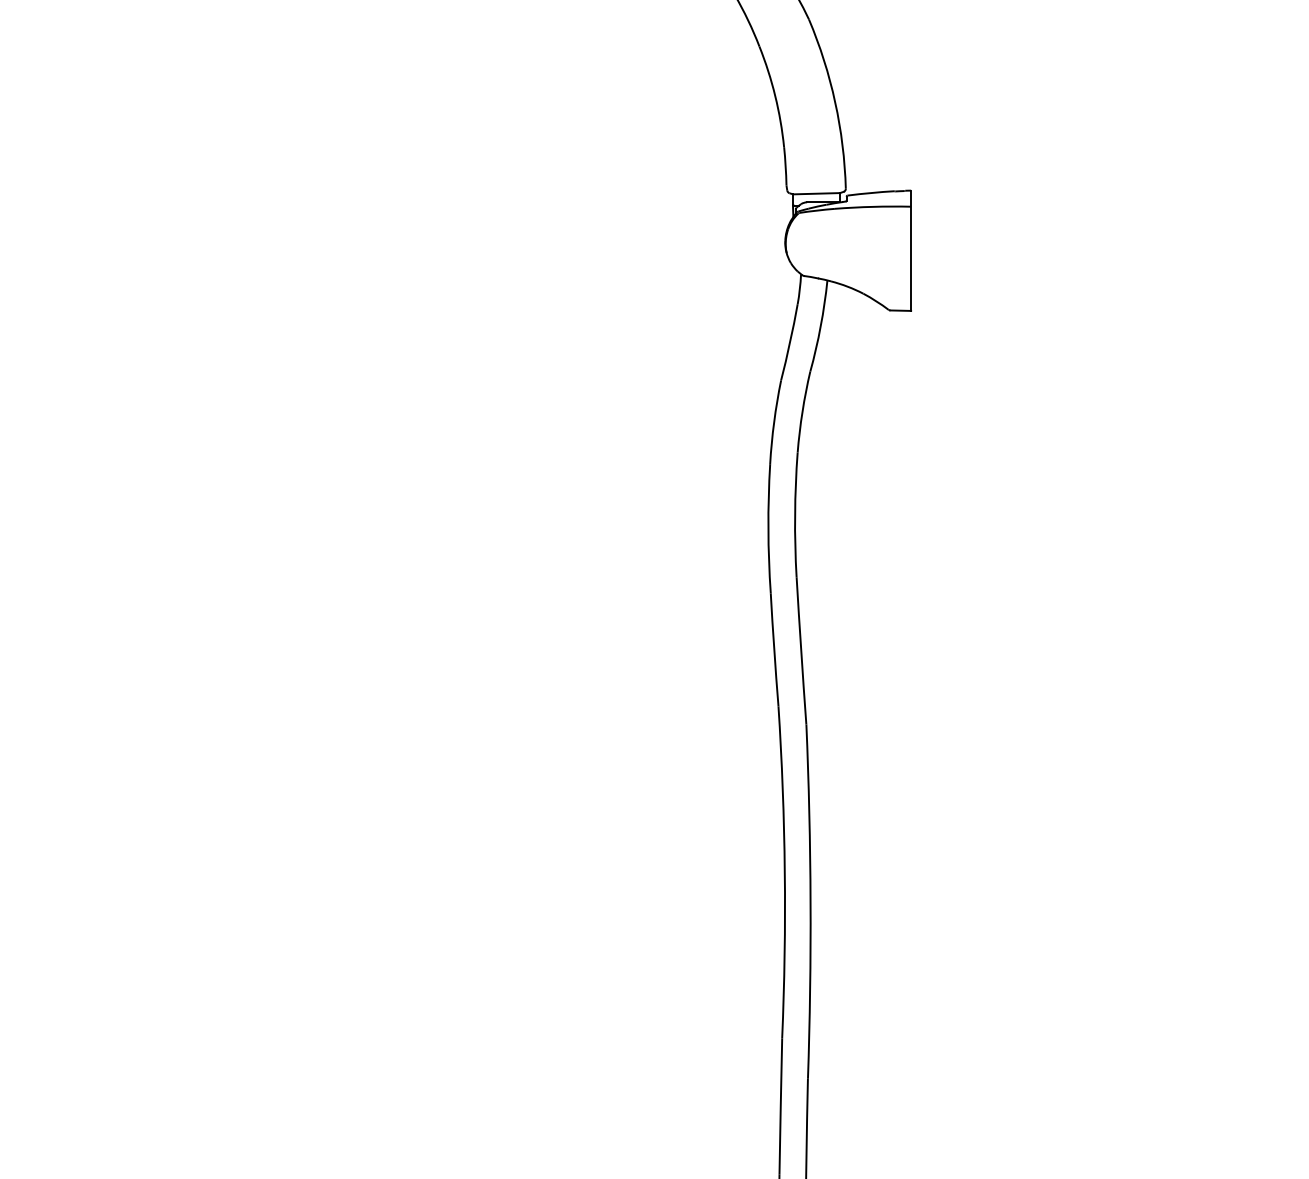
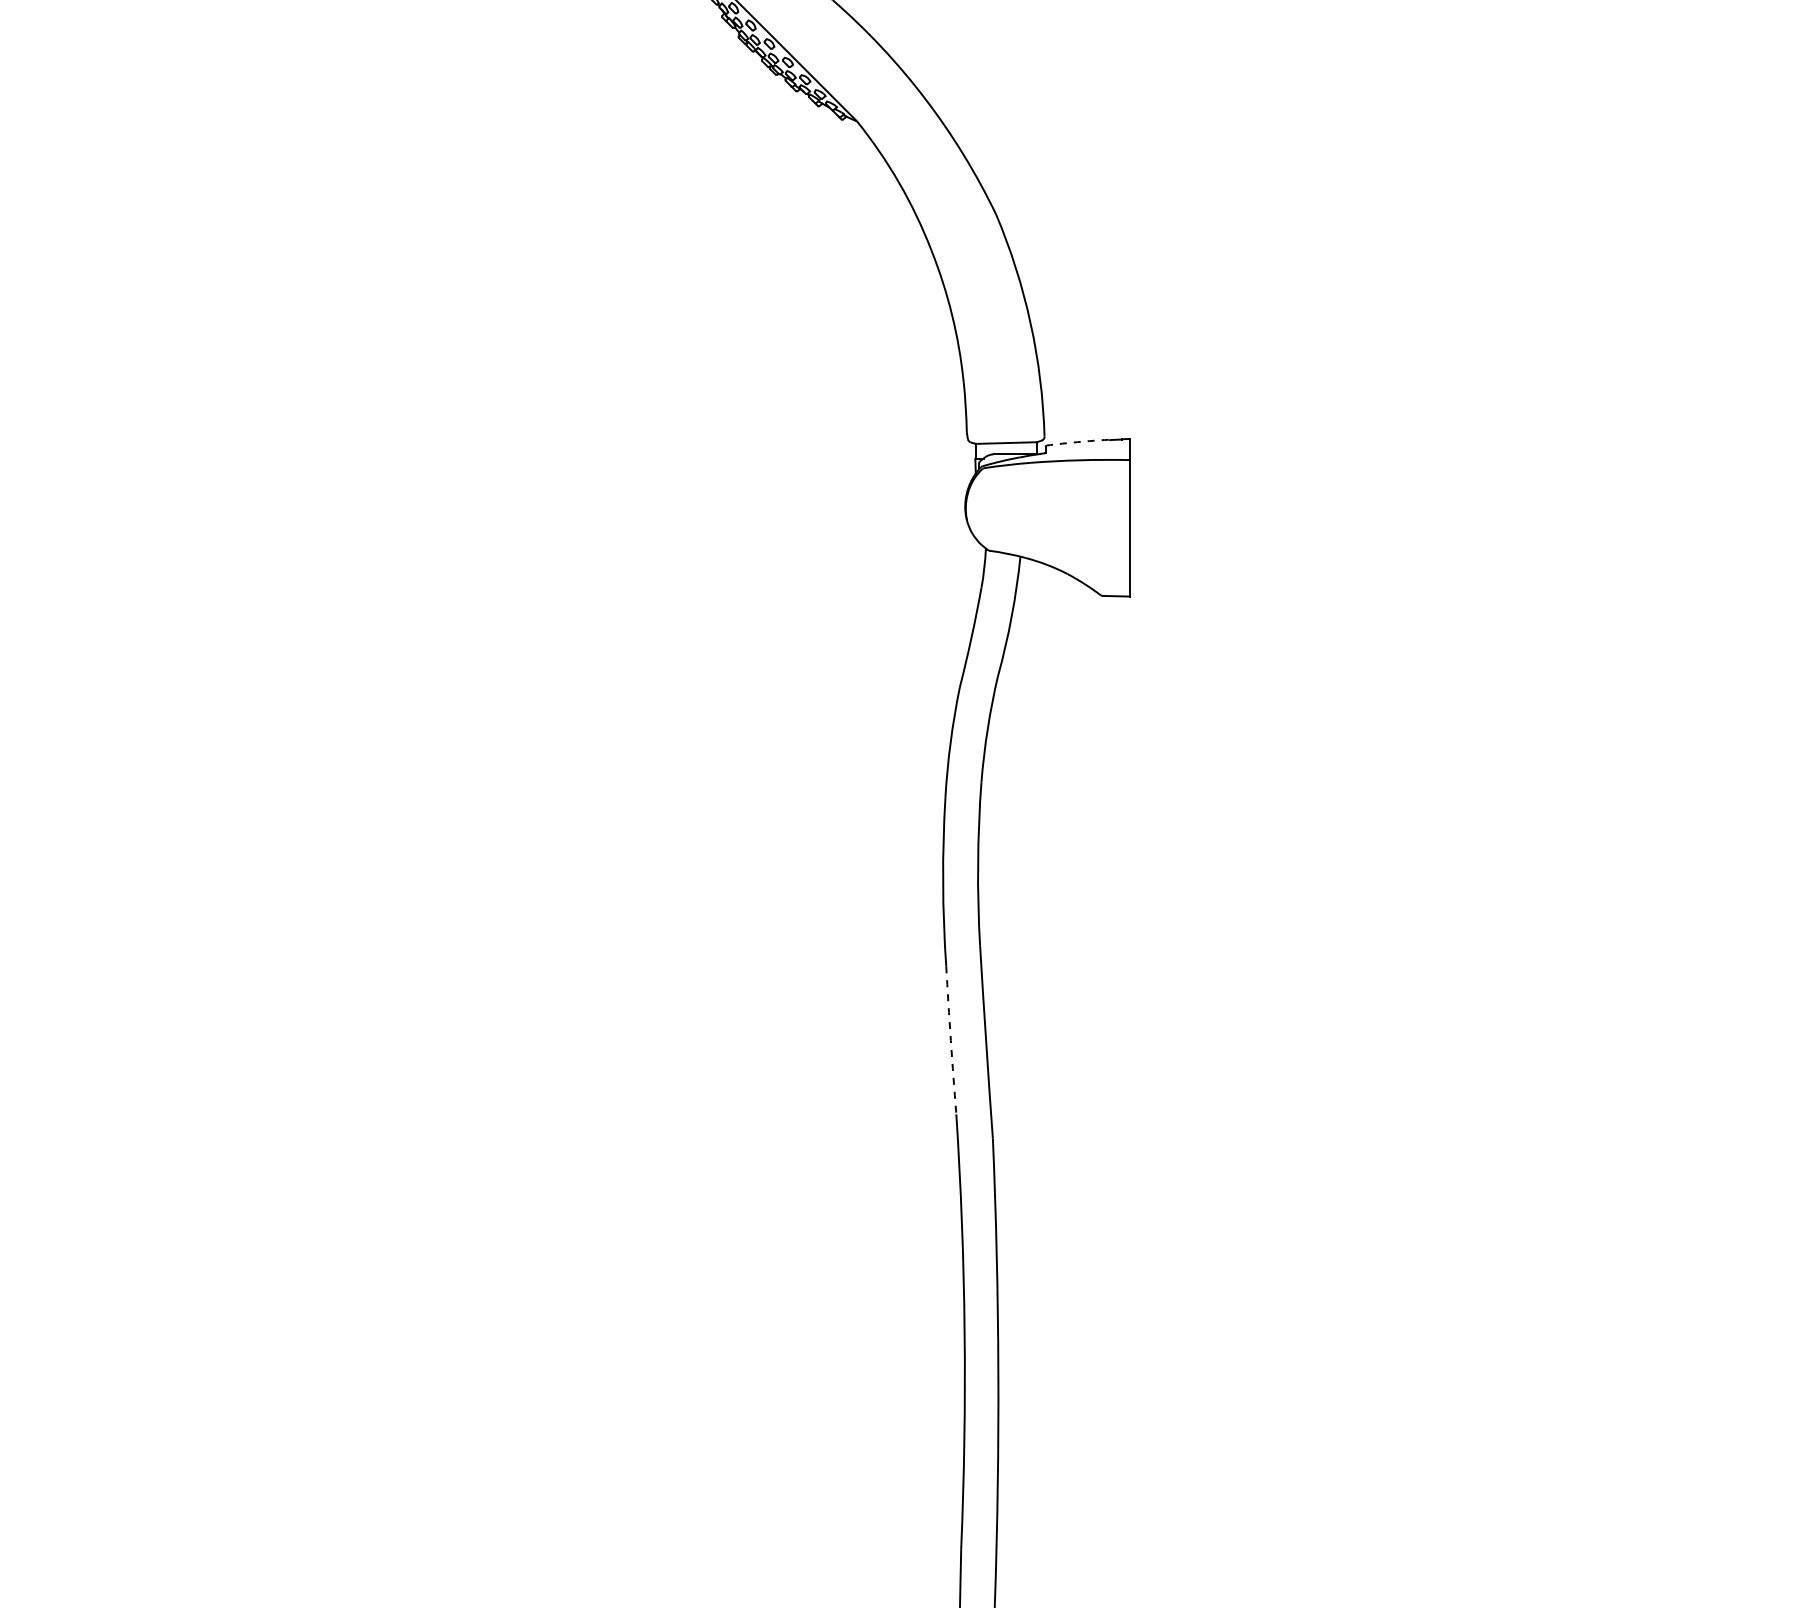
arc: (871, 193) -> (1077, 442), solid -> dashed
arc: (774, 649) -> (950, 1040), solid -> dashed

